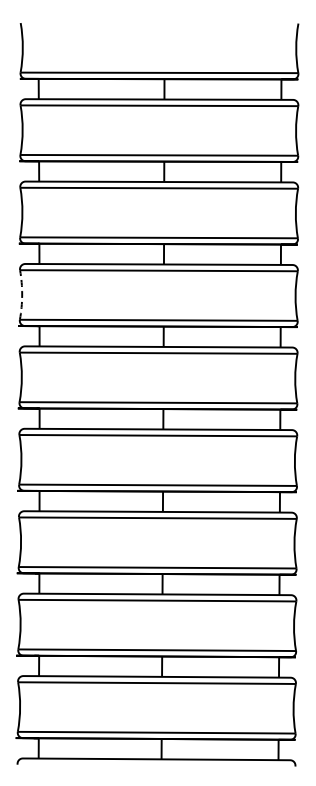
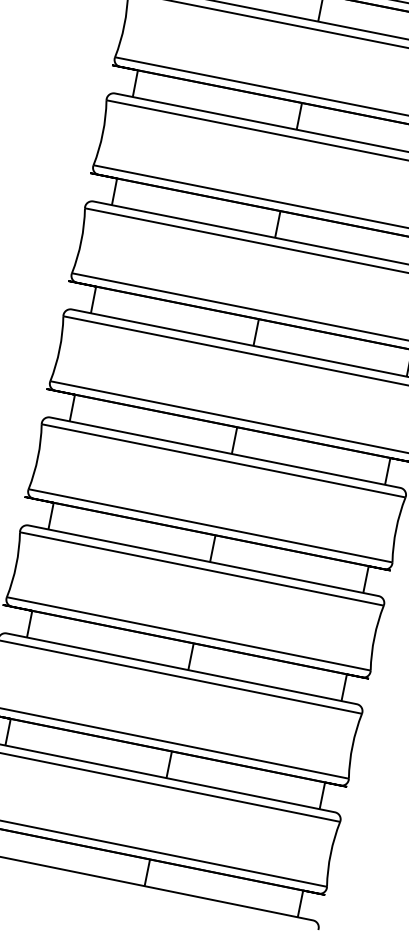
arc: (22, 295) -> (81, 242), dashed -> solid

